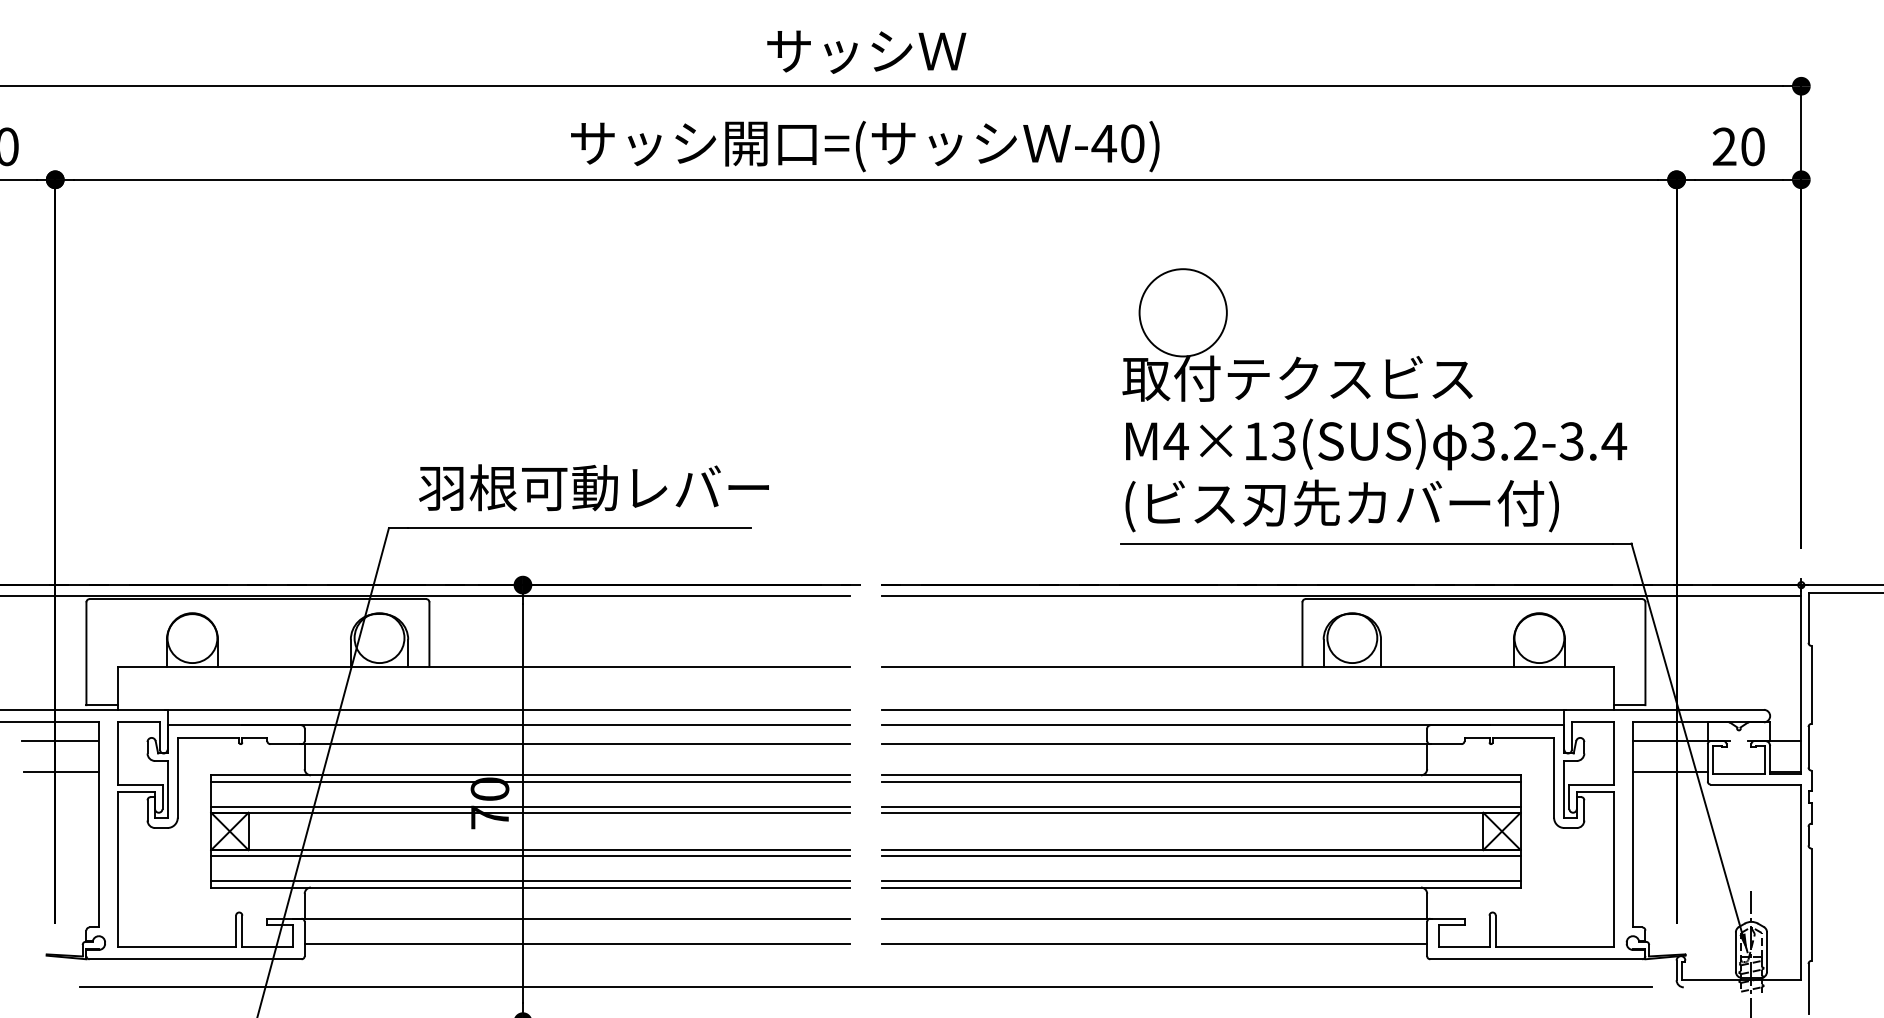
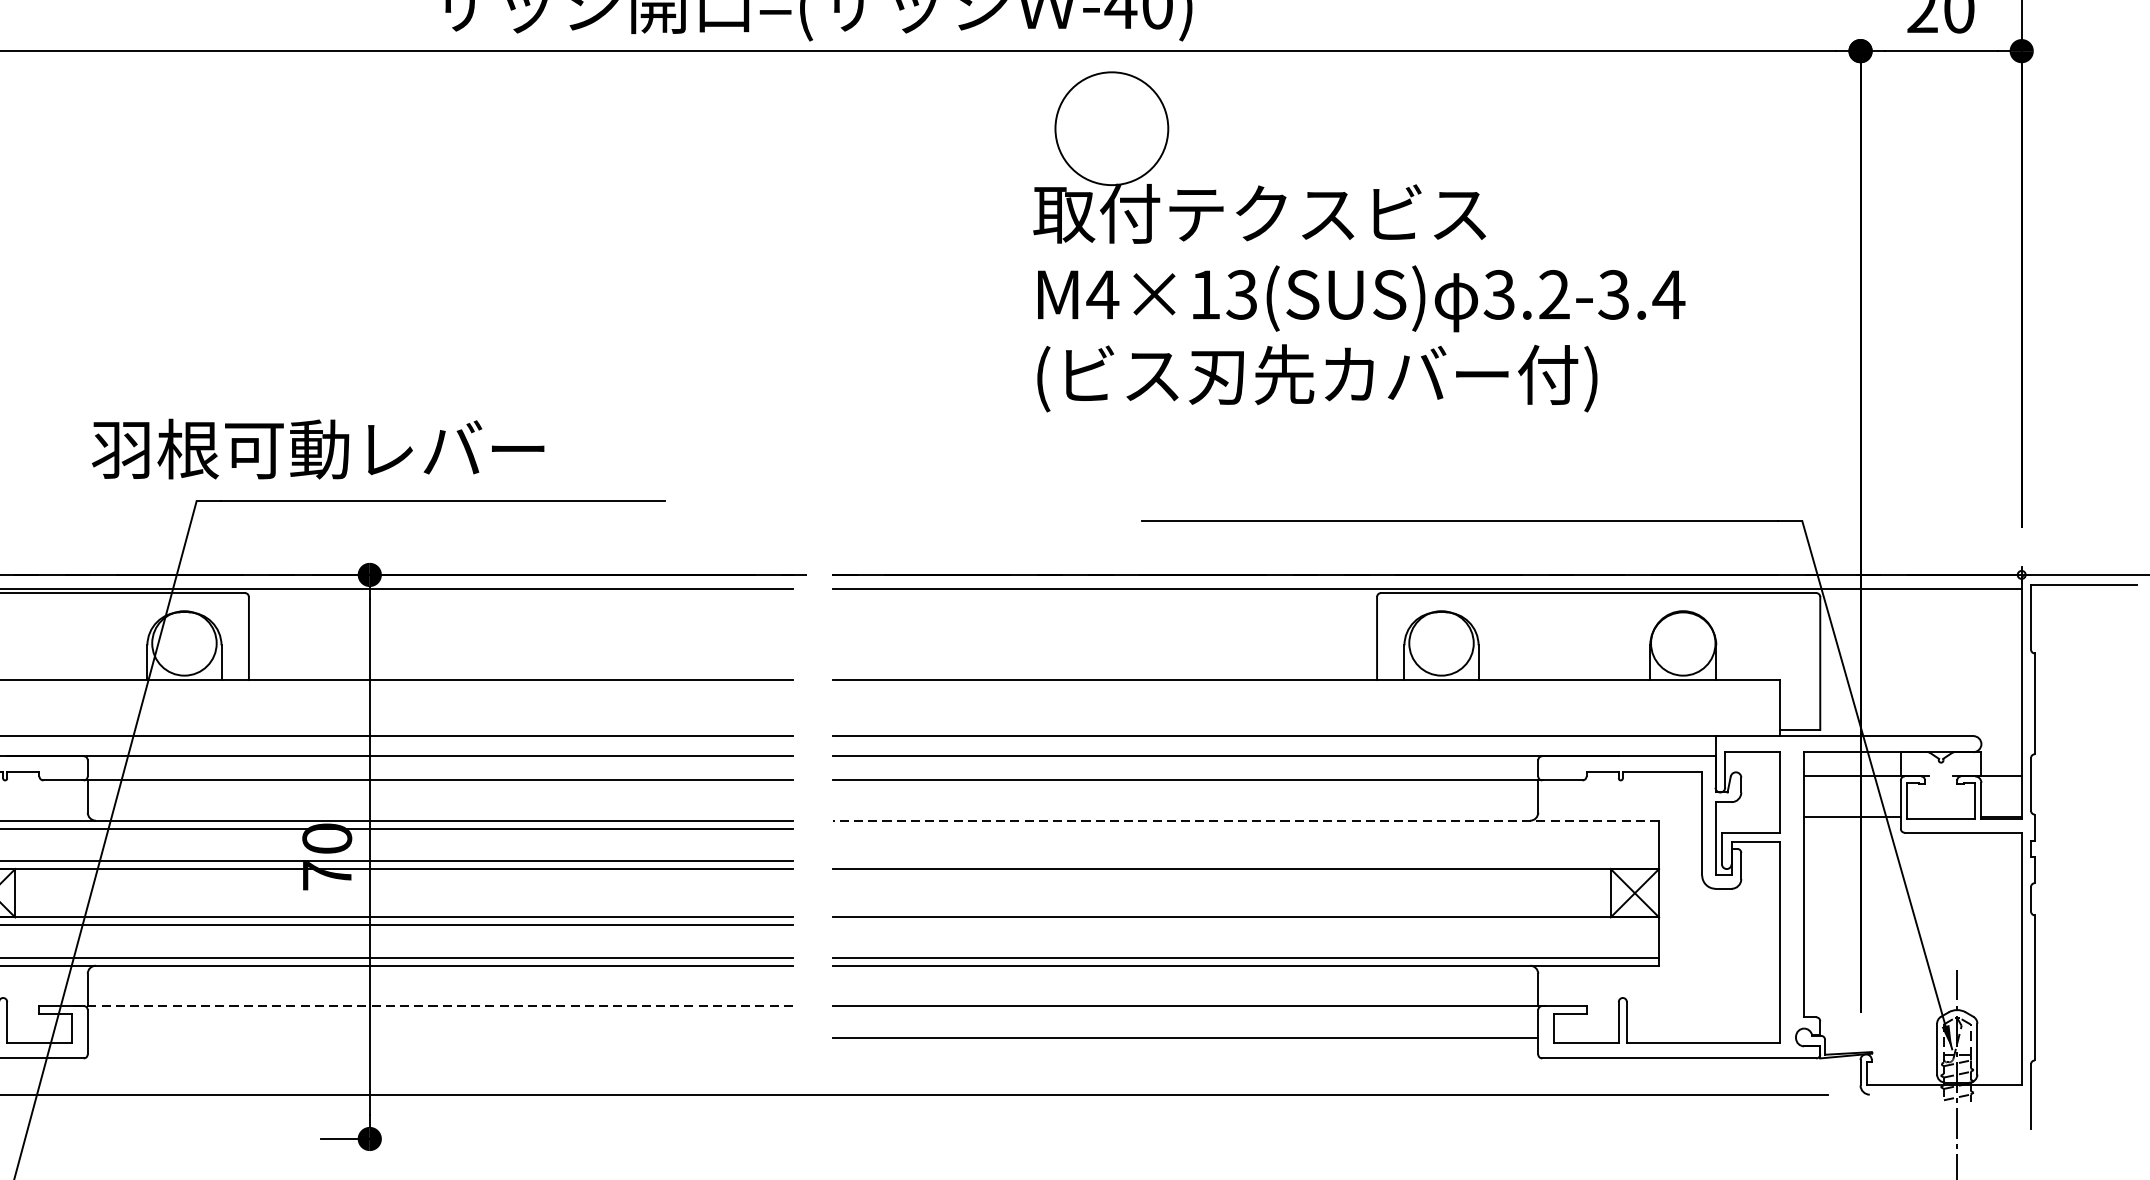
part: (1374, 400) -> (1359, 242), moved
text: (593, 487) -> (317, 448), moved
line: (1201, 775) -> (1246, 820), solid -> dashed
line: (1200, 781) -> (1245, 828), removed
line: (1200, 806) -> (1245, 860), removed
line: (1200, 856) -> (1245, 925), removed
line: (571, 918) -> (432, 1005), solid -> dashed
line: (577, 943) -> (440, 1038), removed

